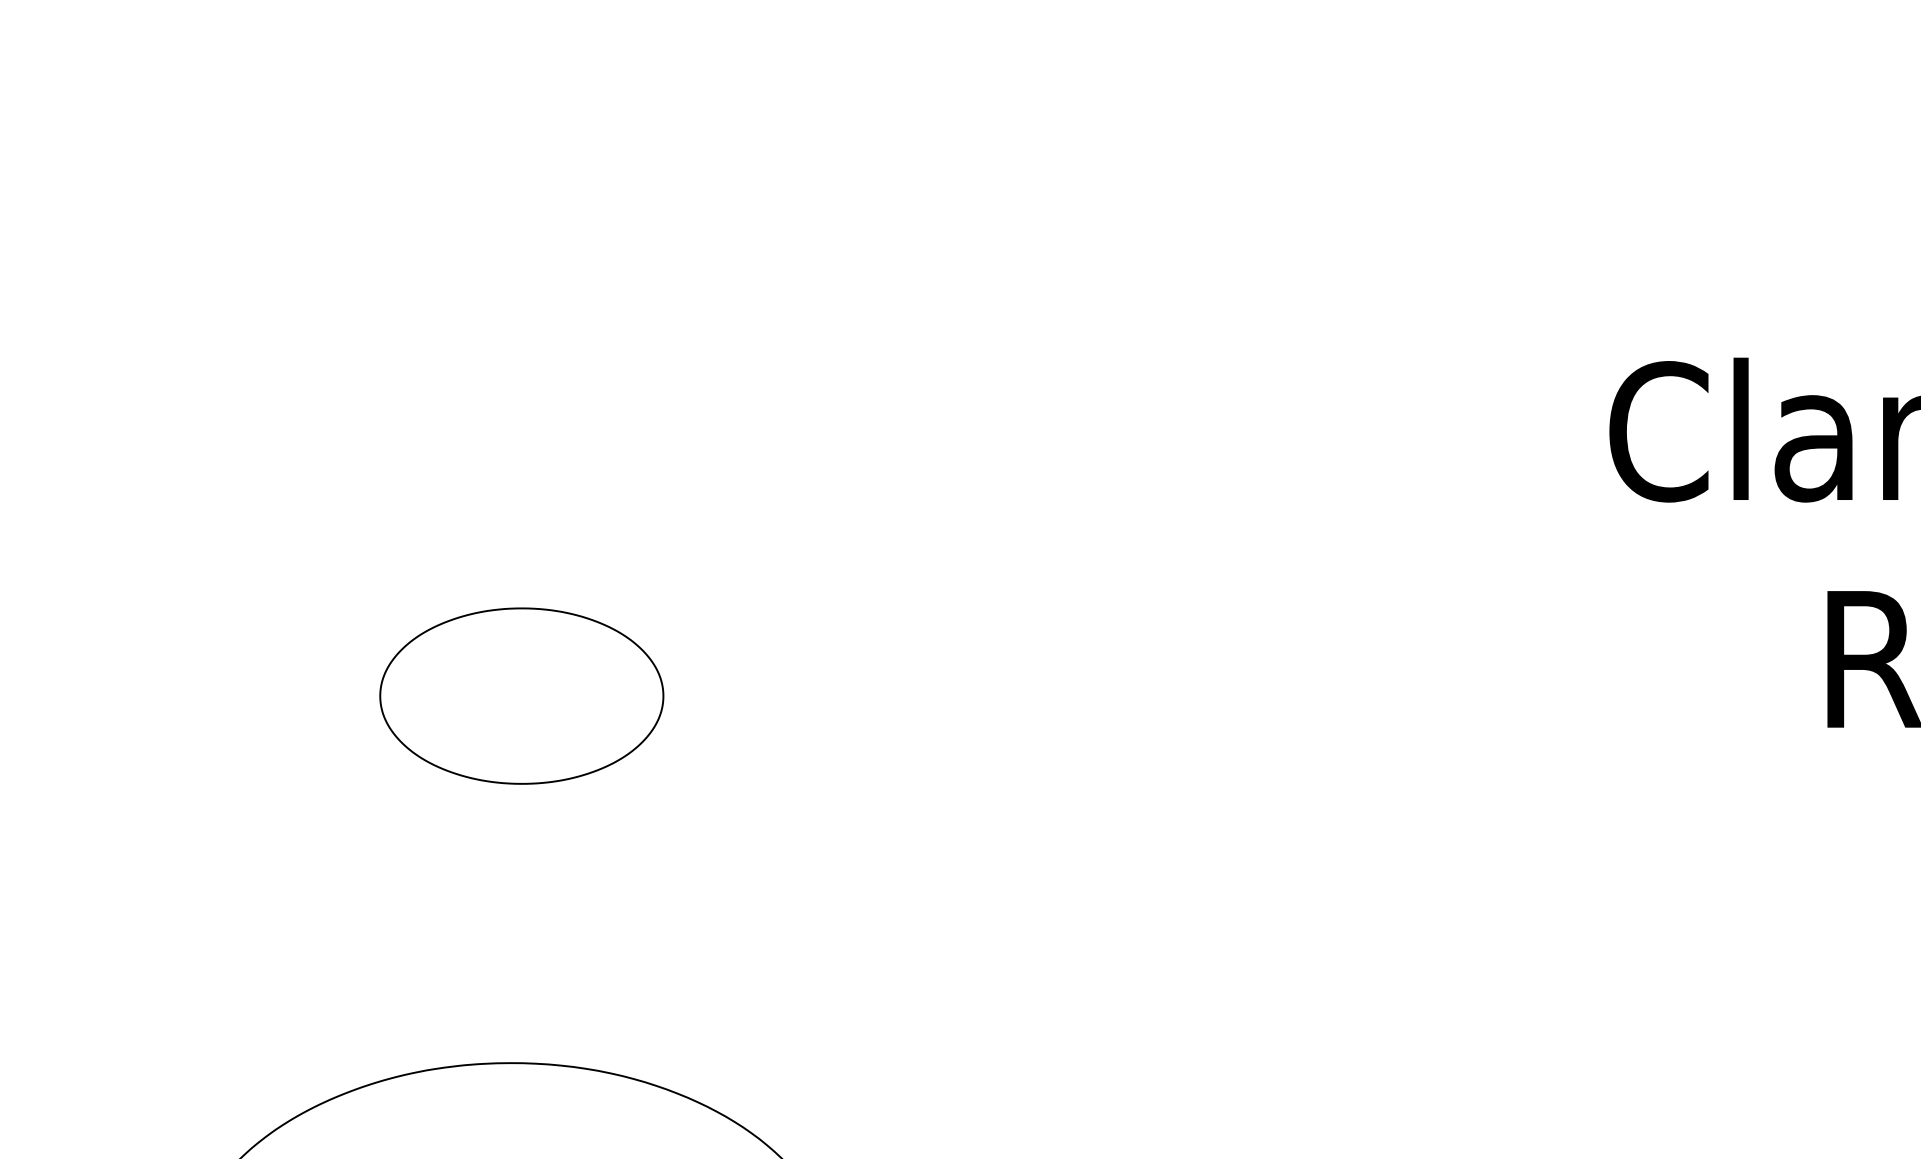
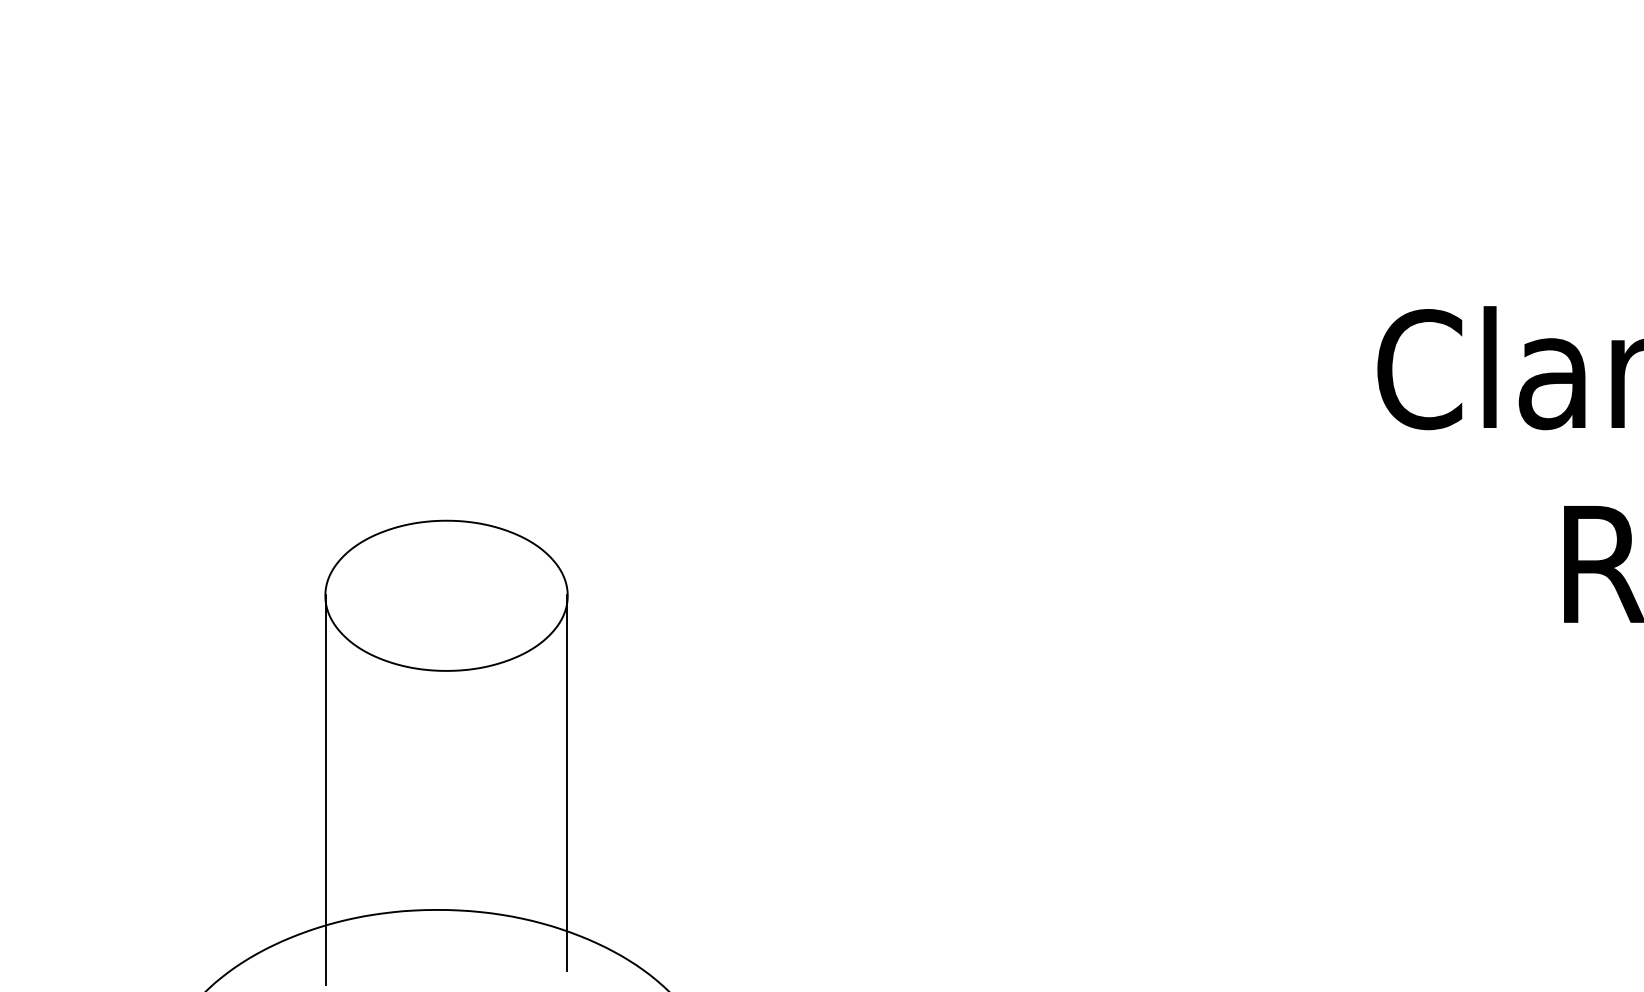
line: (662, 914) -> (566, 782), added
line: (381, 923) -> (326, 790), added

